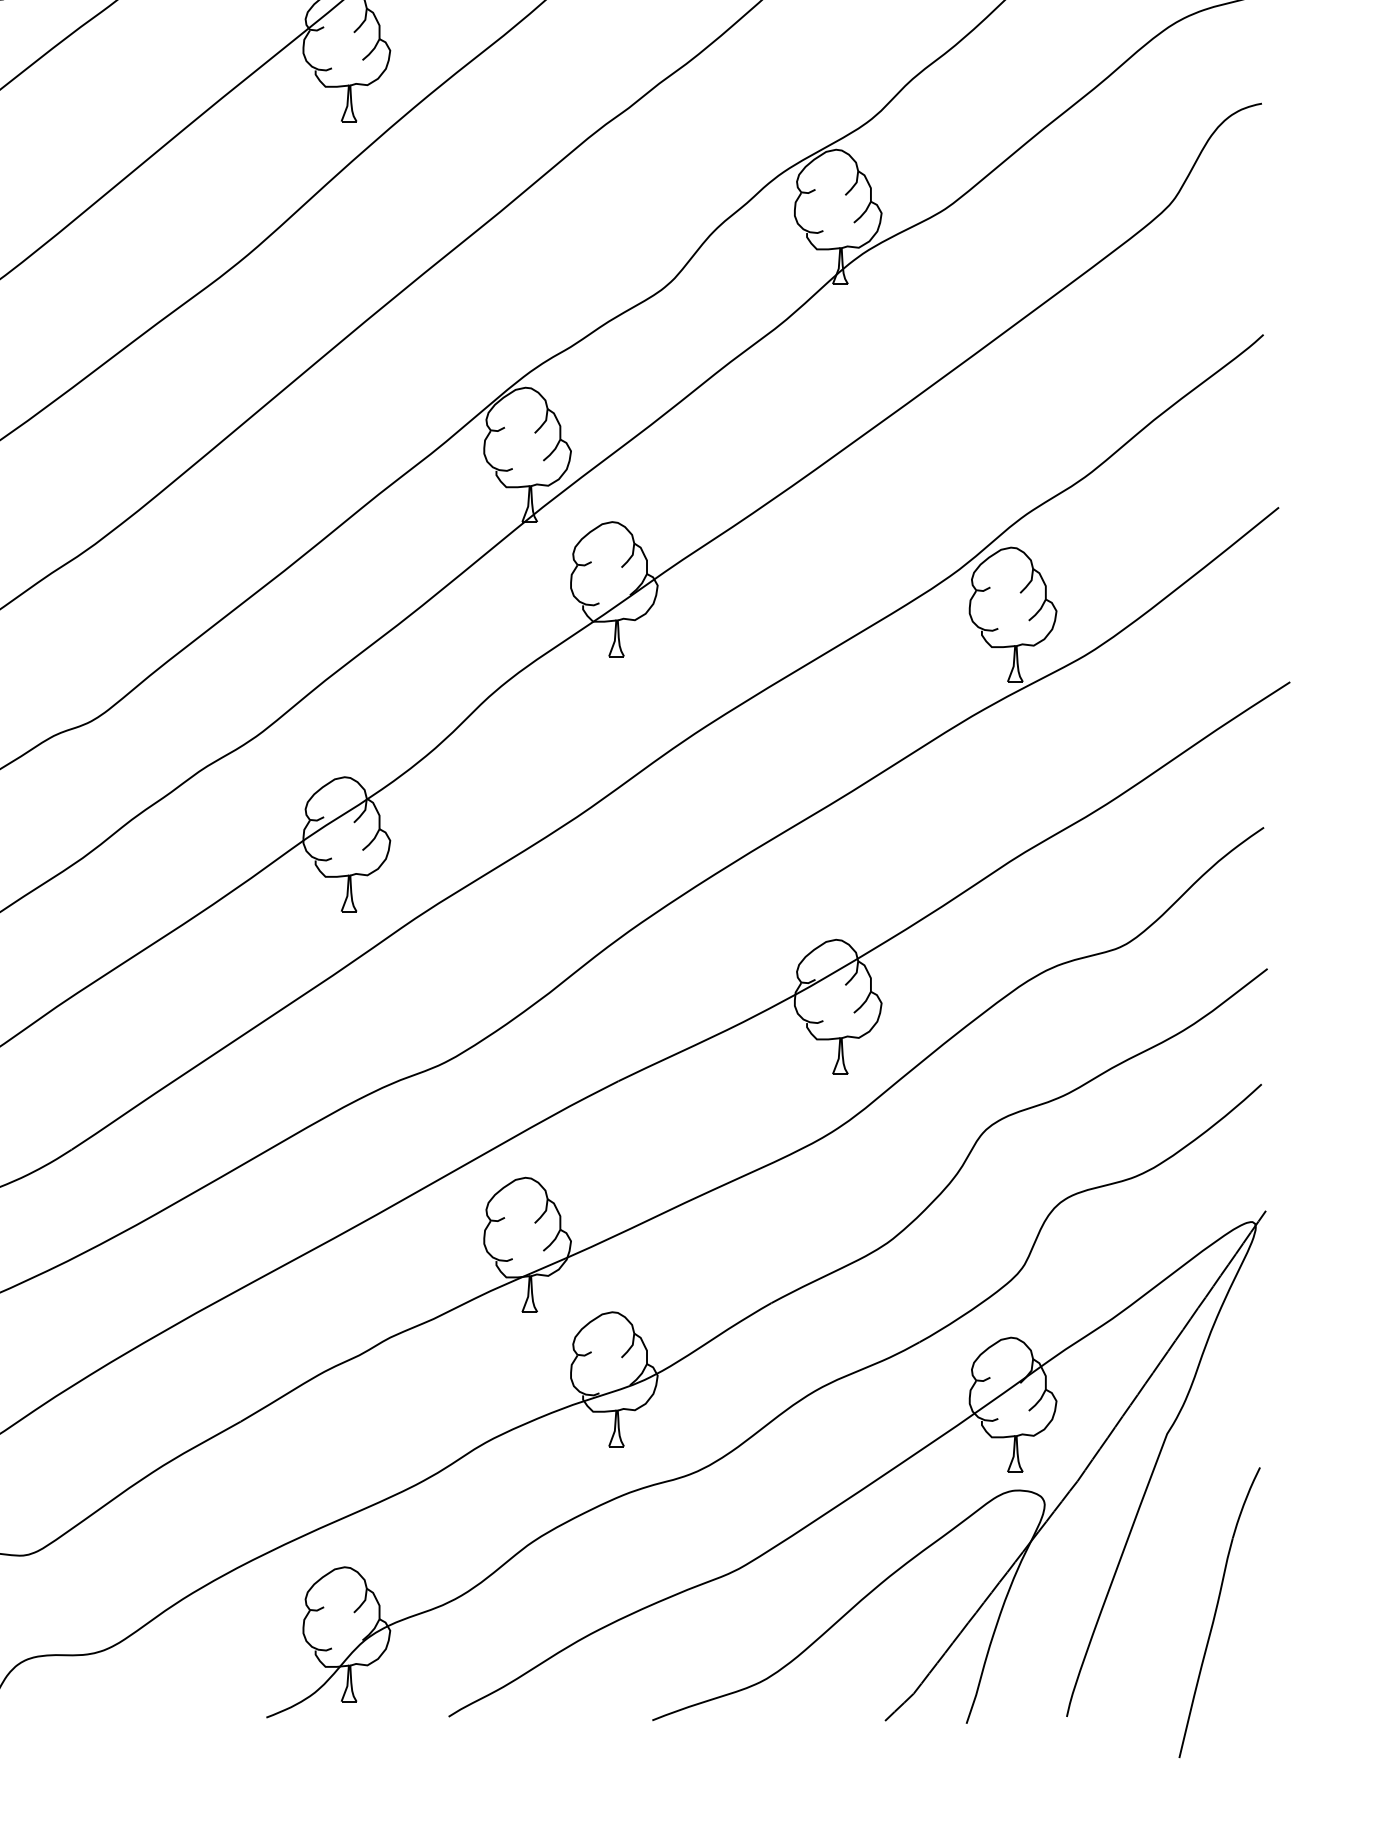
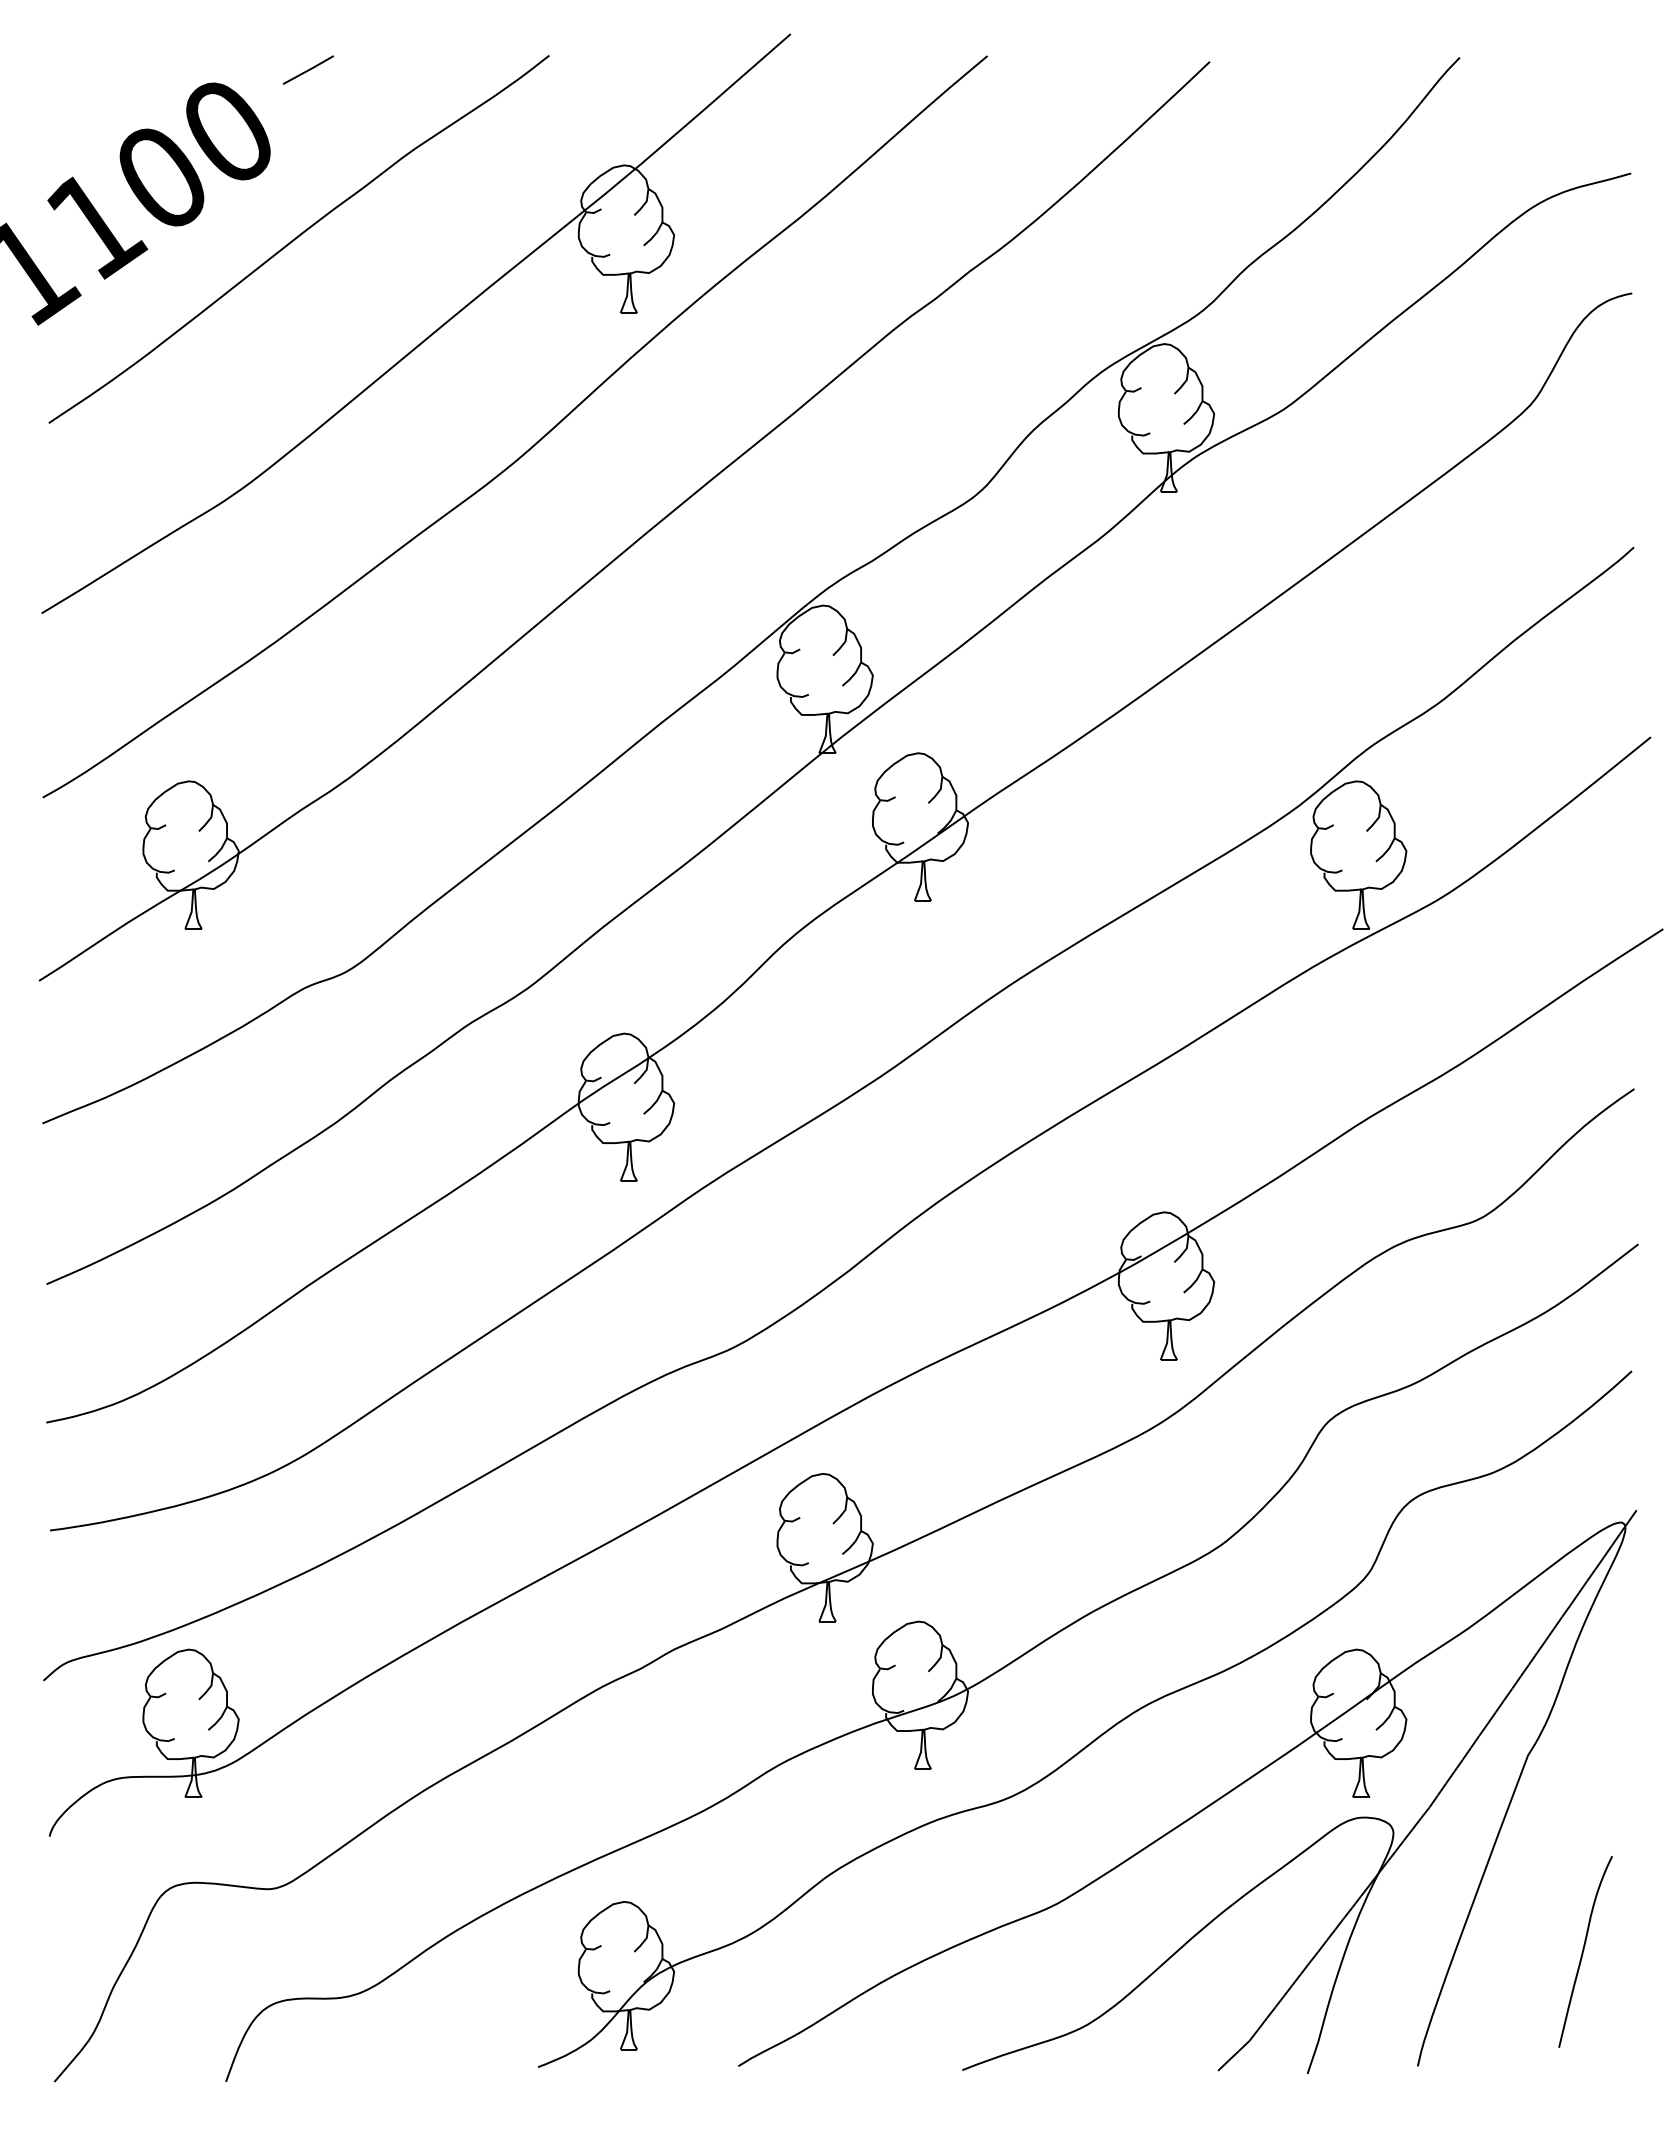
part: (1219, 1612) -> (1585, 1951), size x0.6

